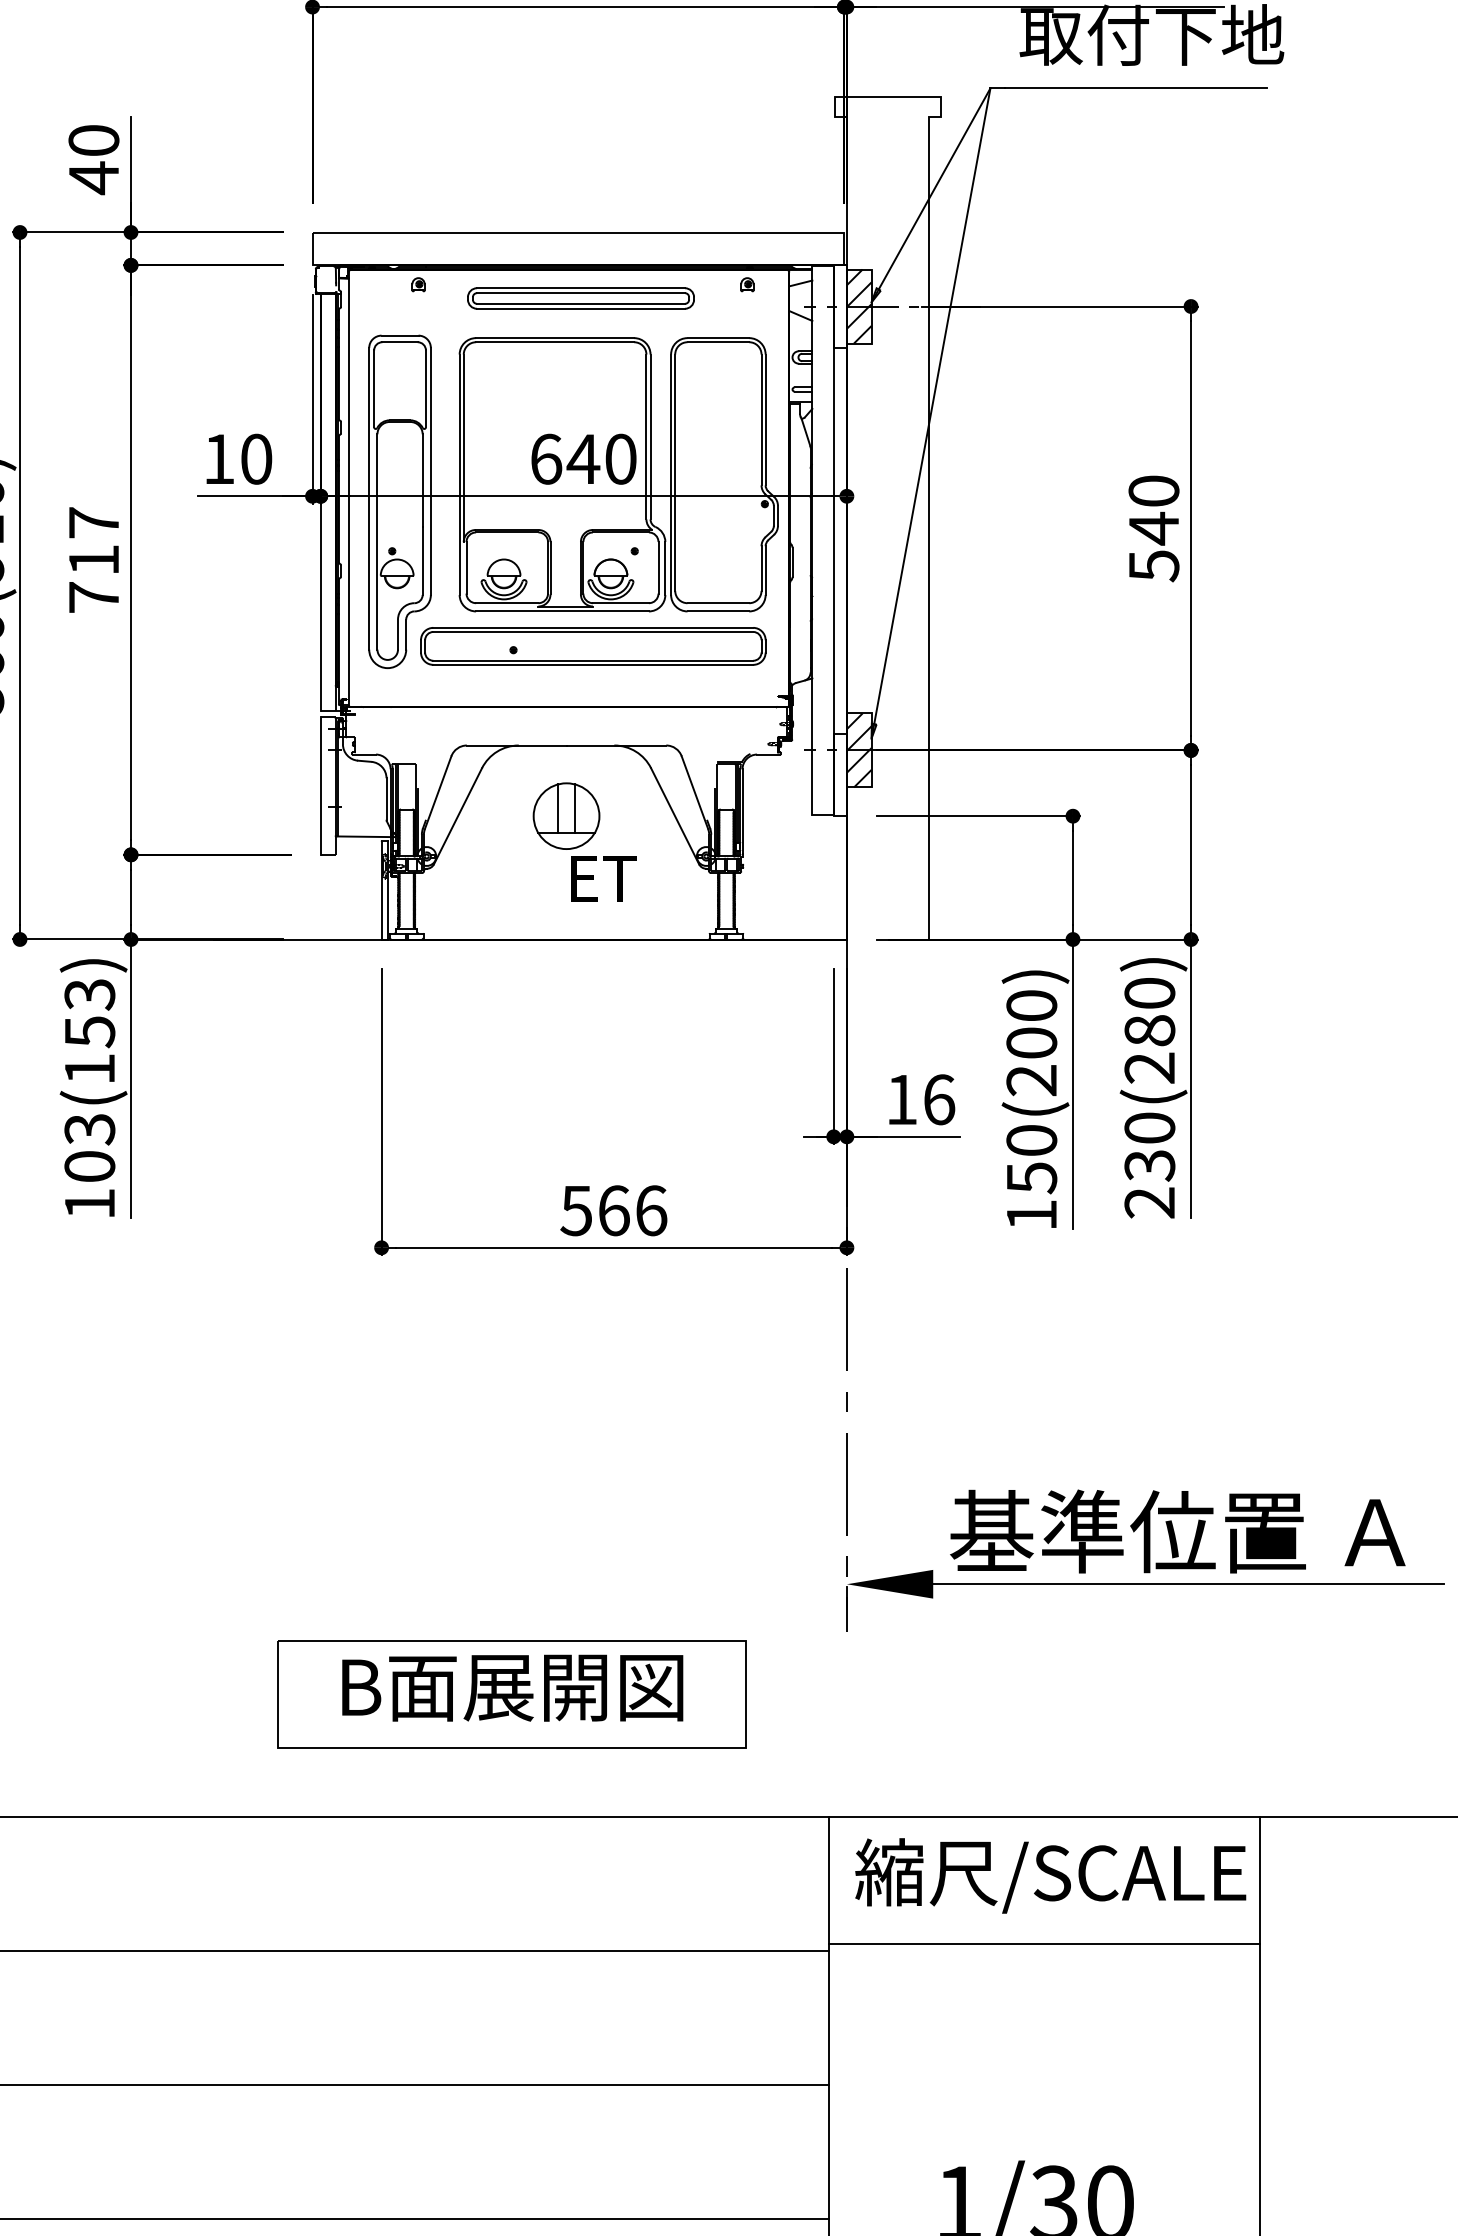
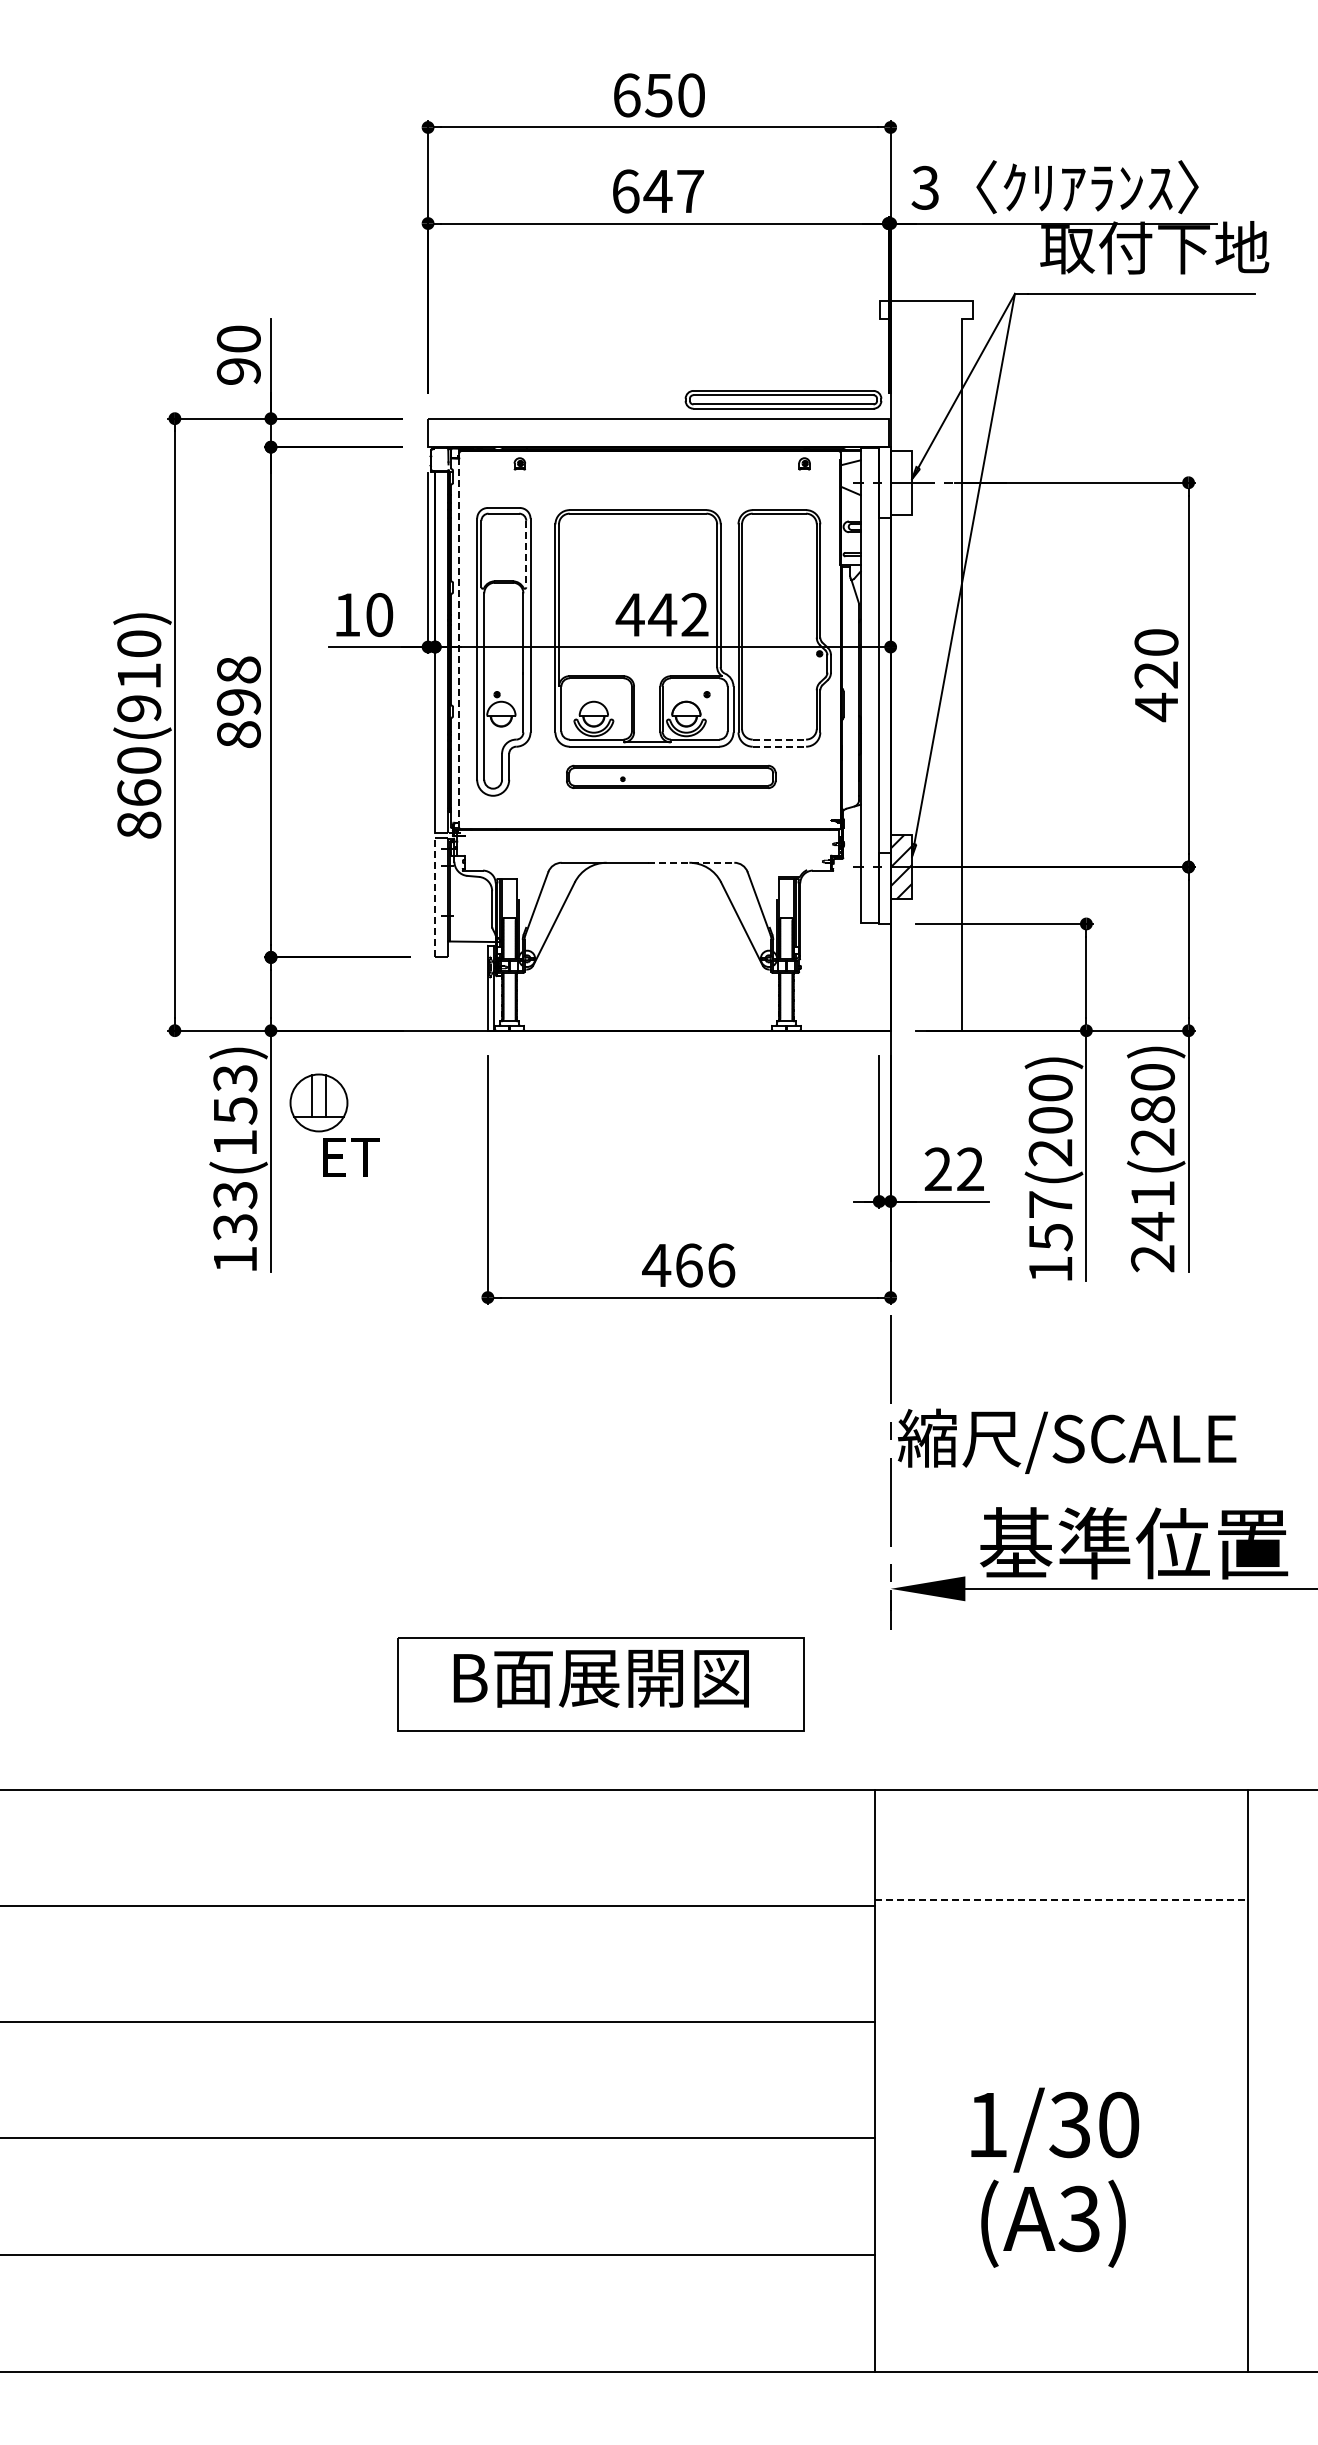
text: (93, 177) -> (238, 371), 40 -> 90
part: (581, 298) -> (783, 399), moved
hatch: (859, 306) -> (901, 482), removed
line: (426, 389) -> (526, 554), solid -> dashed
text: (582, 459) -> (661, 615), 640 -> 442
line: (348, 488) -> (459, 640), solid -> dashed
text: (1153, 547) -> (1156, 691), 540 -> 420
text: (93, 559) -> (238, 701), 717 -> 898
line: (718, 603) -> (779, 739), solid -> dashed
line: (718, 611) -> (779, 746), solid -> dashed
part: (593, 645) -> (671, 776), size x0.7
line: (616, 745) -> (691, 862), solid -> dashed
line: (321, 785) -> (435, 897), solid -> dashed
part: (584, 841) -> (334, 1124), moved
text: (920, 1099) -> (954, 1169), 16 -> 22
text: (1031, 1140) -> (1050, 1204), 150(200) -> 157(200)
text: (1149, 1147) -> (1152, 1210), 230(280) -> 241(280)
text: (90, 1166) -> (235, 1227), 103(153) -> 133(153)
text: (576, 1210) -> (656, 1265), 566 -> 466
text: (1051, 1874) -> (1067, 1440), moved
line: (1045, 1944) -> (1062, 1900), solid -> dashed

